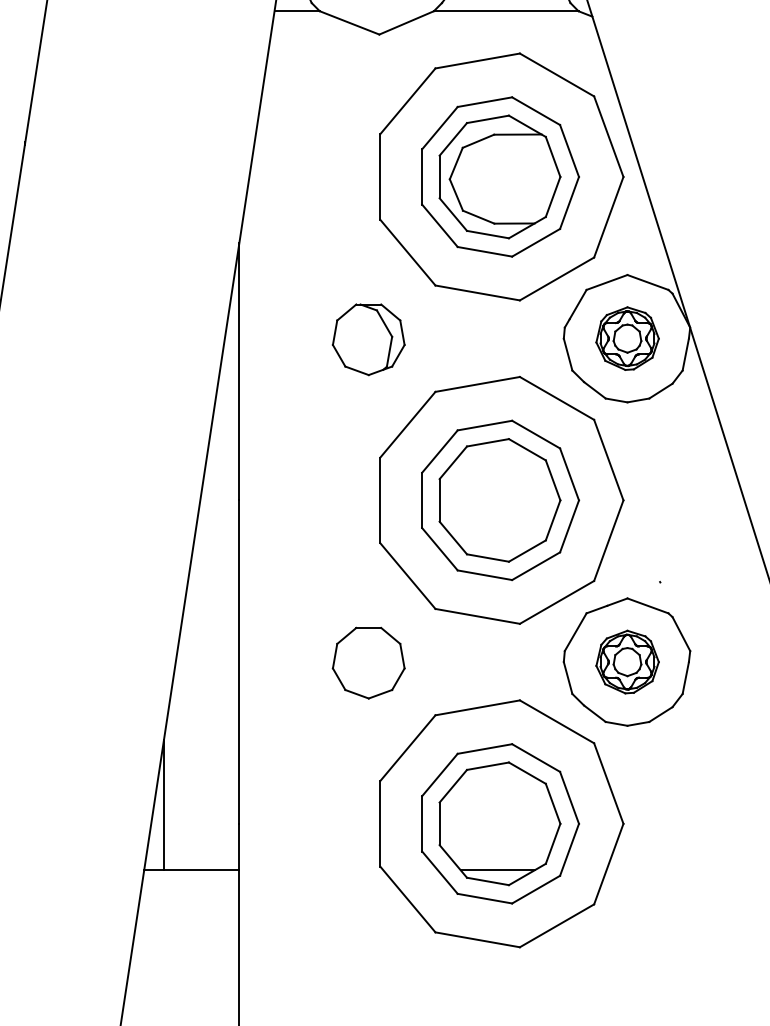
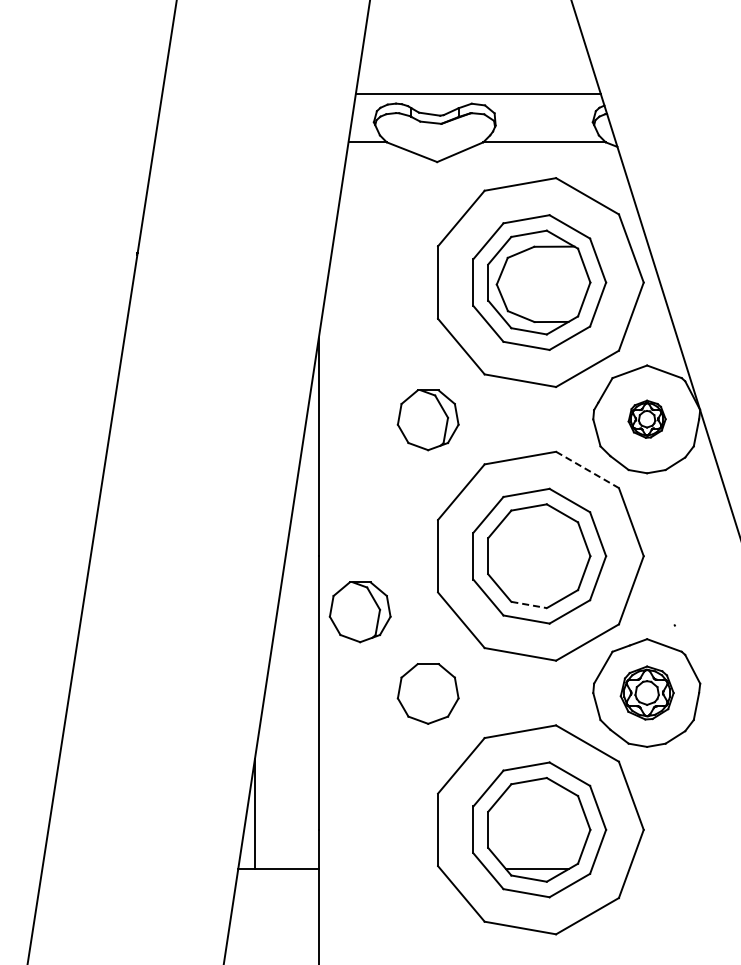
part: (626, 337) -> (646, 418), size x0.7
line: (557, 399) -> (587, 470), solid -> dashed
line: (488, 558) -> (529, 605), solid -> dashed
part: (287, 566) -> (359, 612), added

